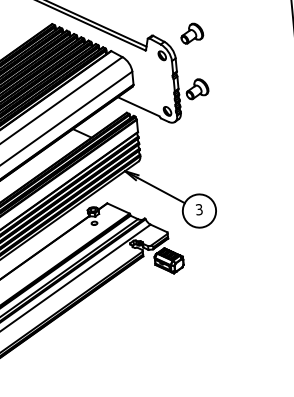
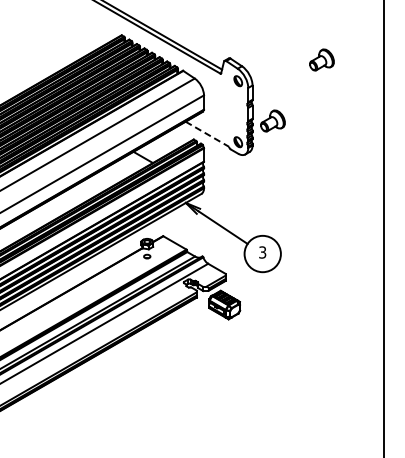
part: (191, 33) -> (321, 59), moved
line: (138, 106) -> (207, 134), solid -> dashed

